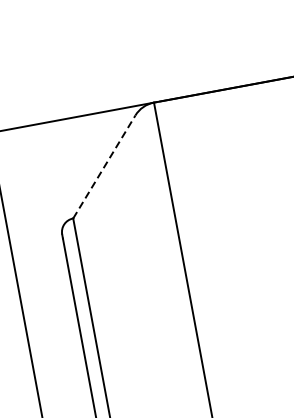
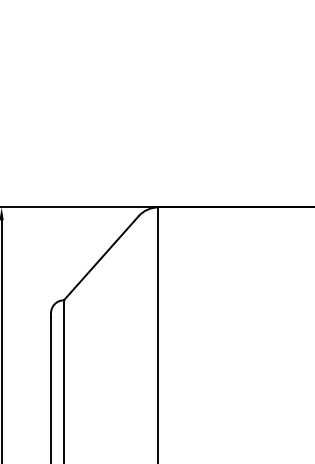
line: (104, 166) -> (101, 257), dashed -> solid

